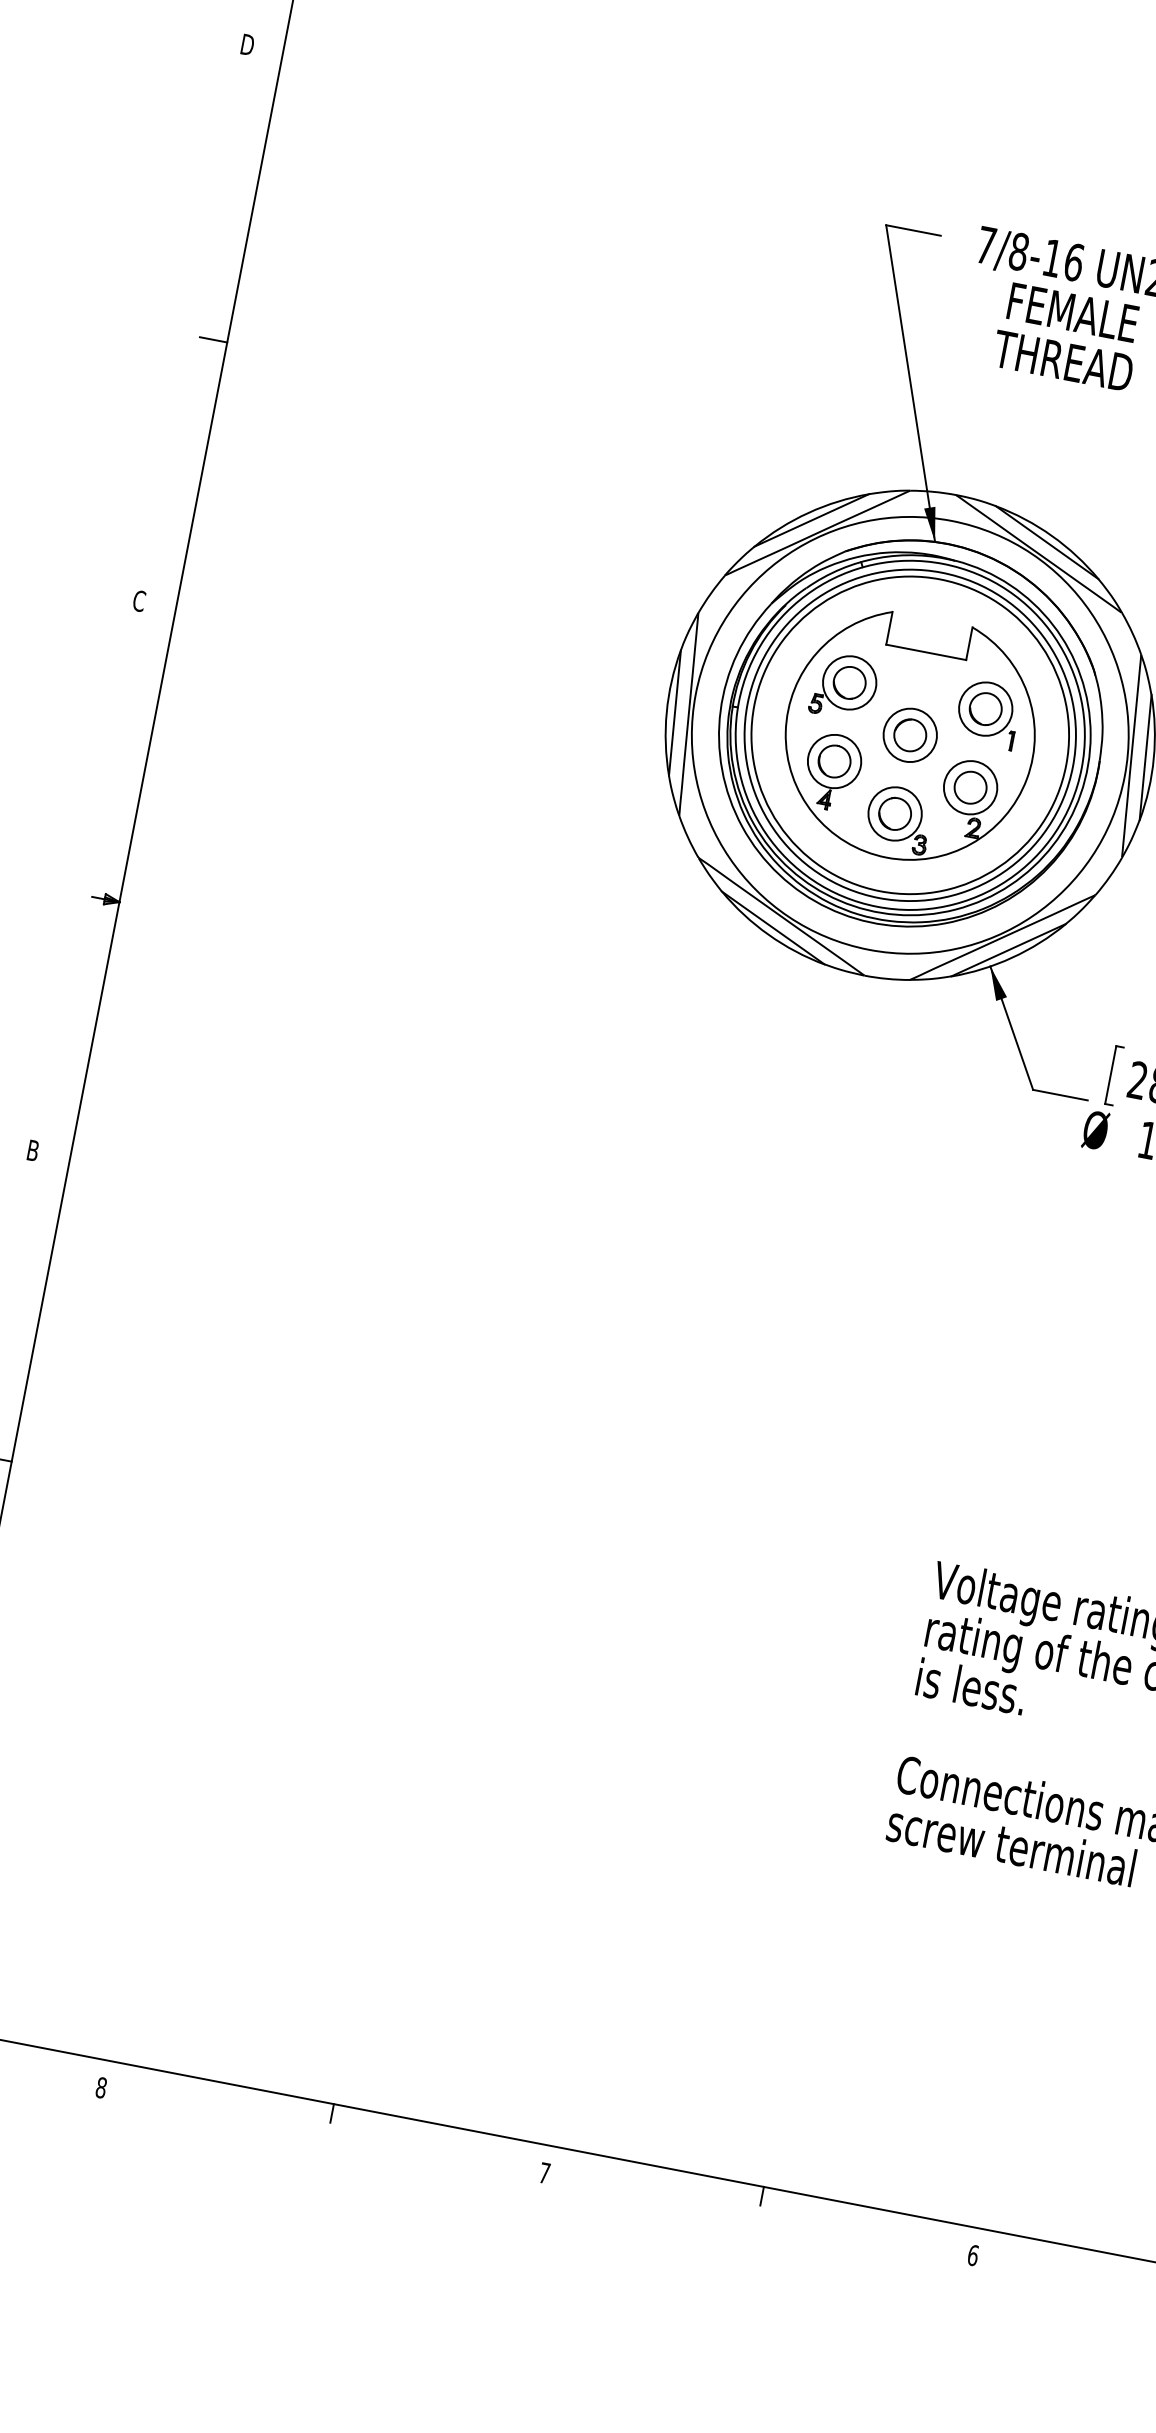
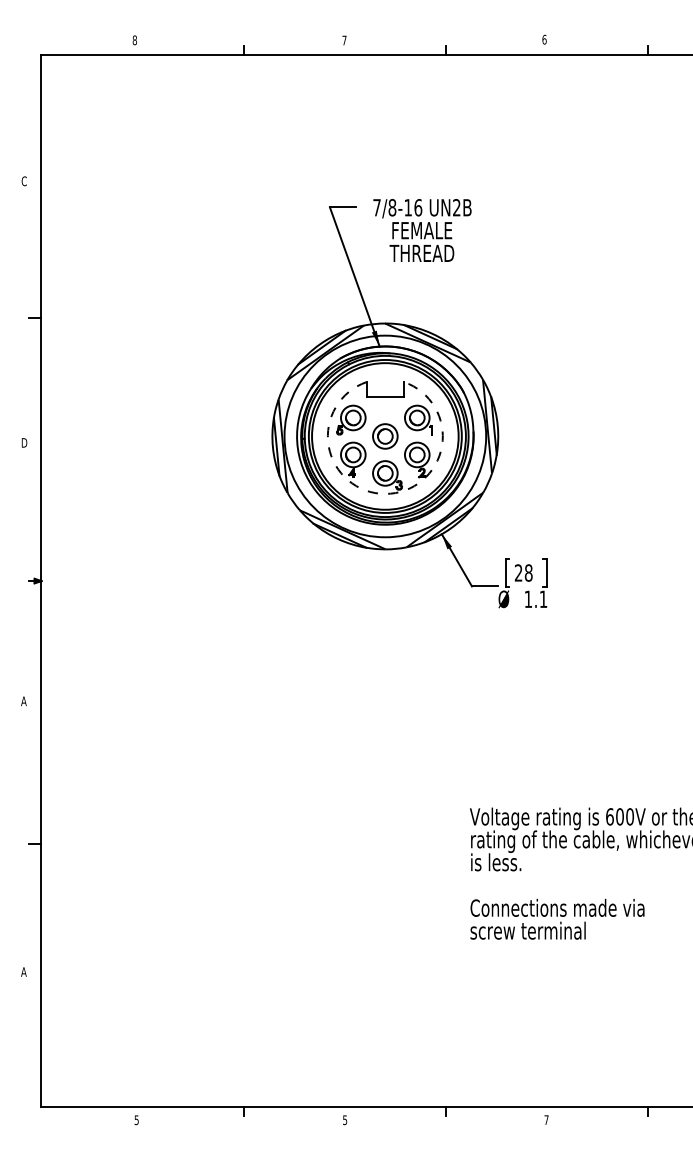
text: (247, 45) -> (24, 181), D -> C
text: (140, 600) -> (24, 442), C -> D
arc: (887, 856) -> (385, 493), solid -> dashed
text: (32, 1150) -> (23, 701), B -> A
text: (101, 2086) -> (136, 1119), 8 -> 5
text: (545, 2173) -> (345, 1120), 7 -> 5
text: (973, 2254) -> (546, 1119), 6 -> 7

